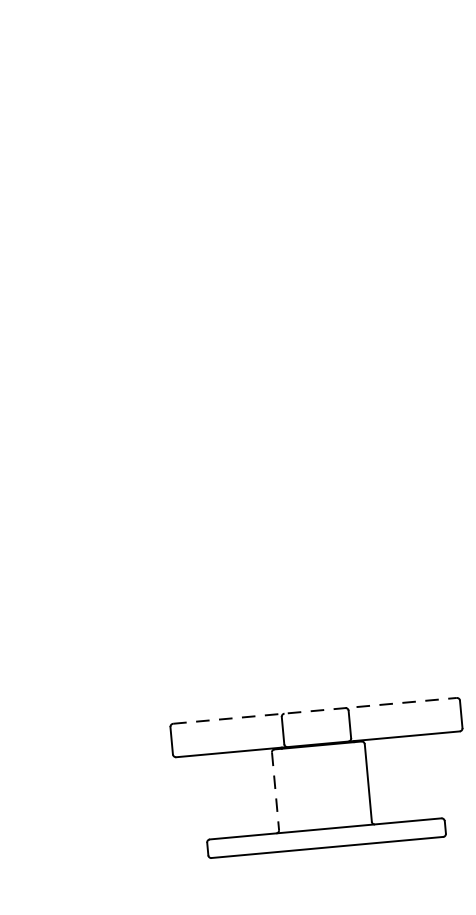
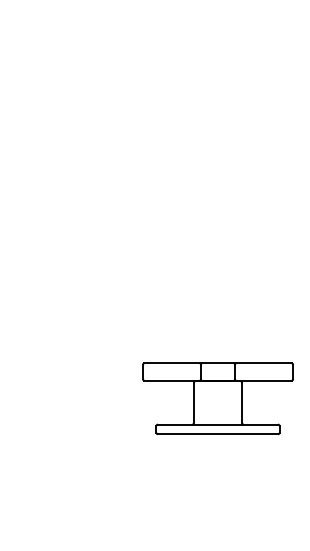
line: (315, 711) -> (218, 363), dashed -> solid
line: (274, 792) -> (193, 403), dashed -> solid

